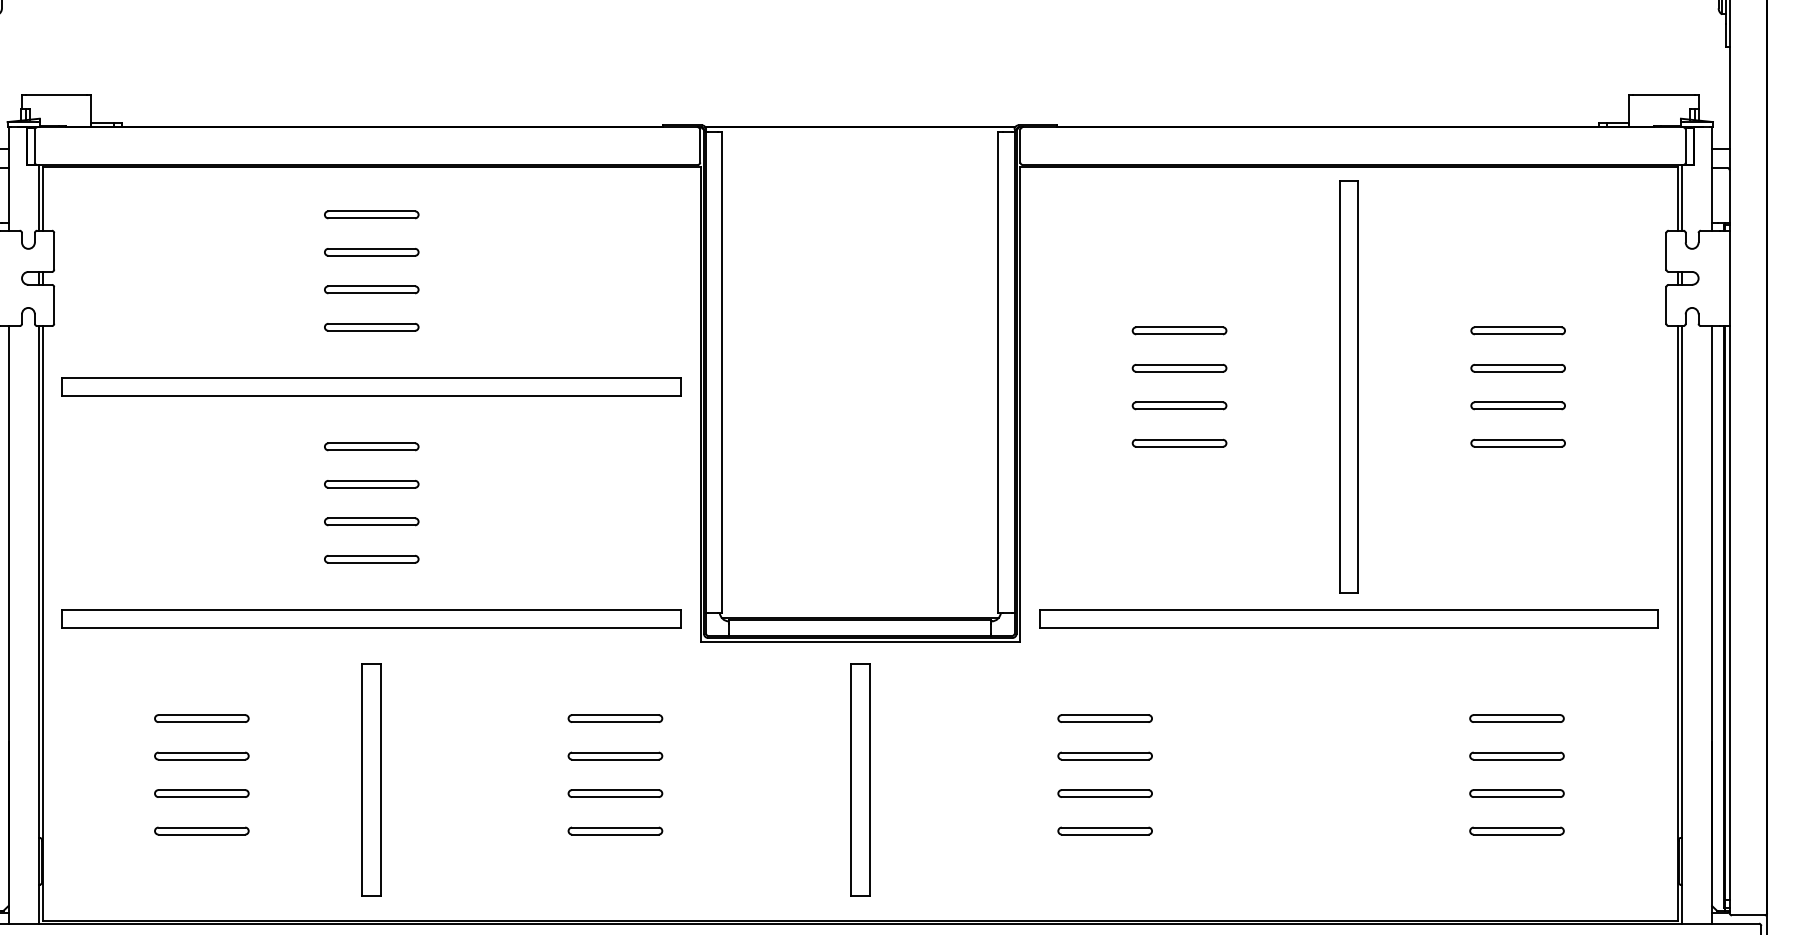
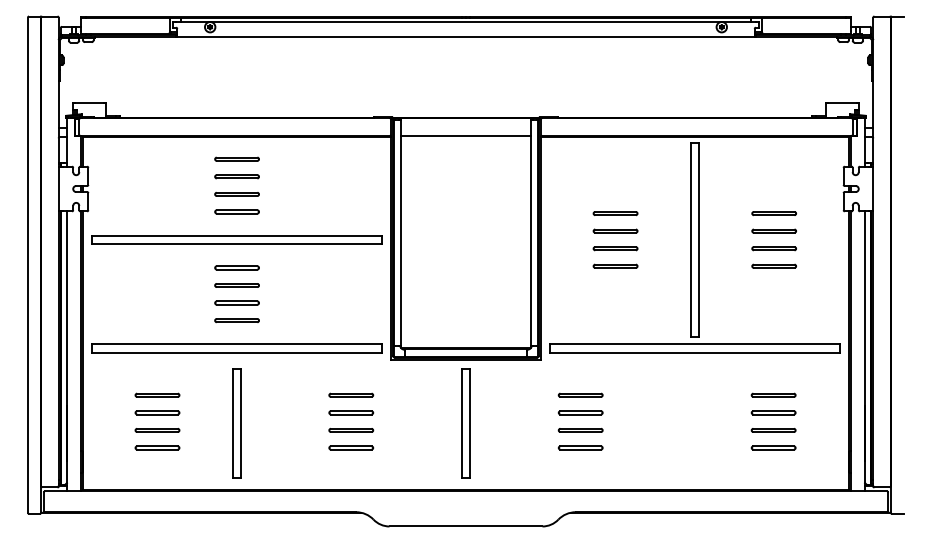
line: (859, 164) -> (465, 135), added

